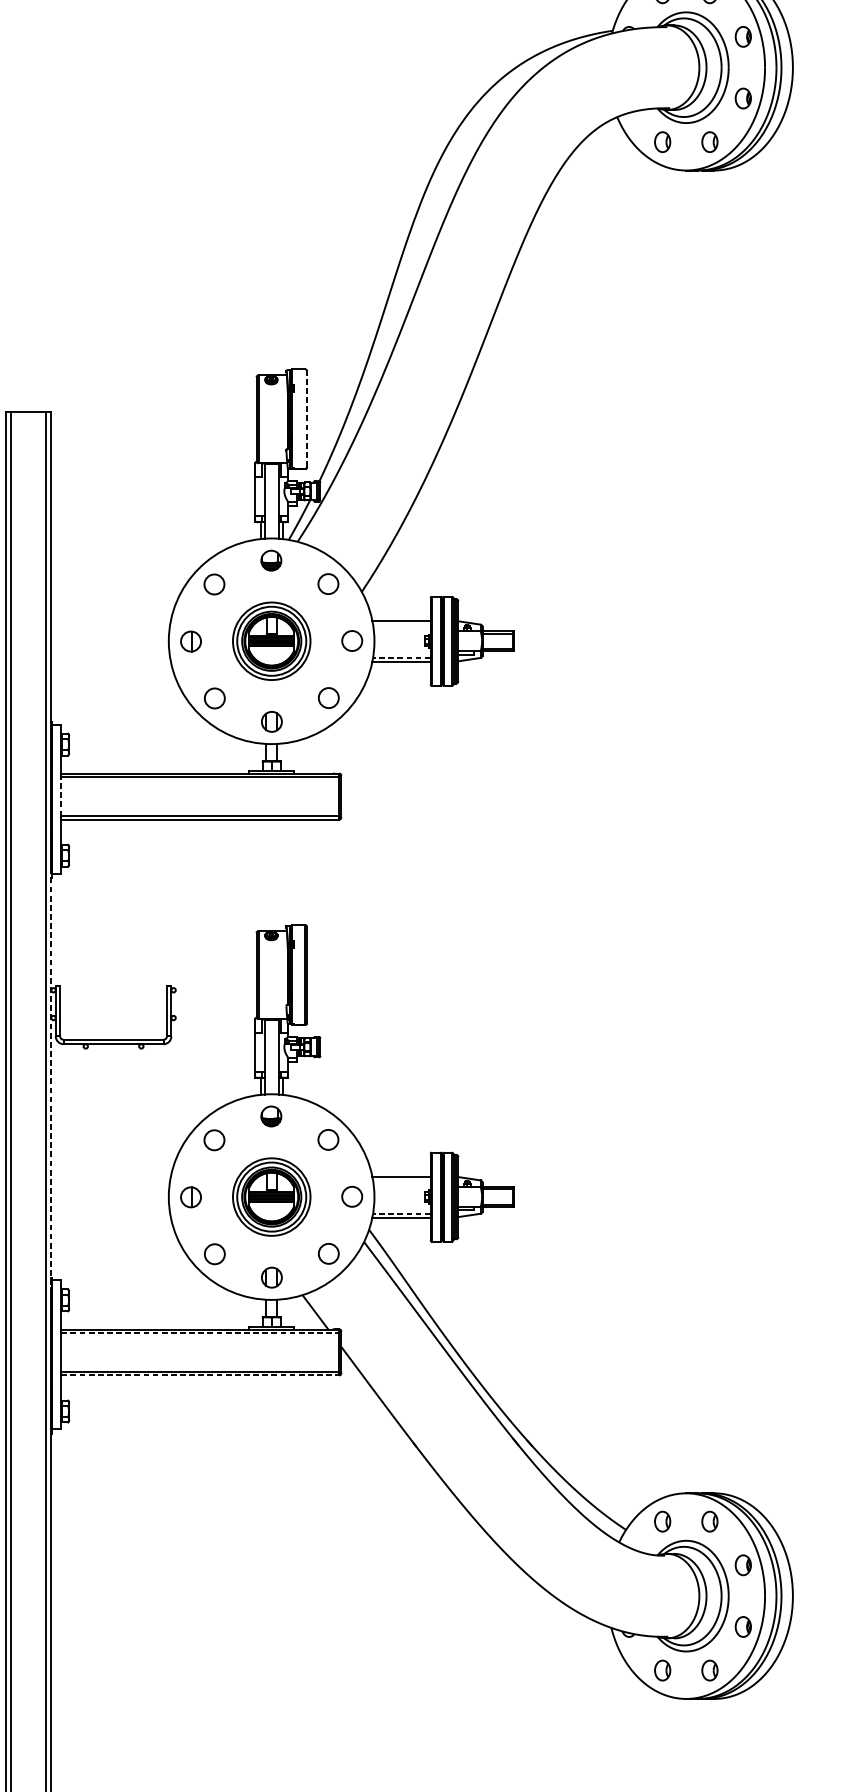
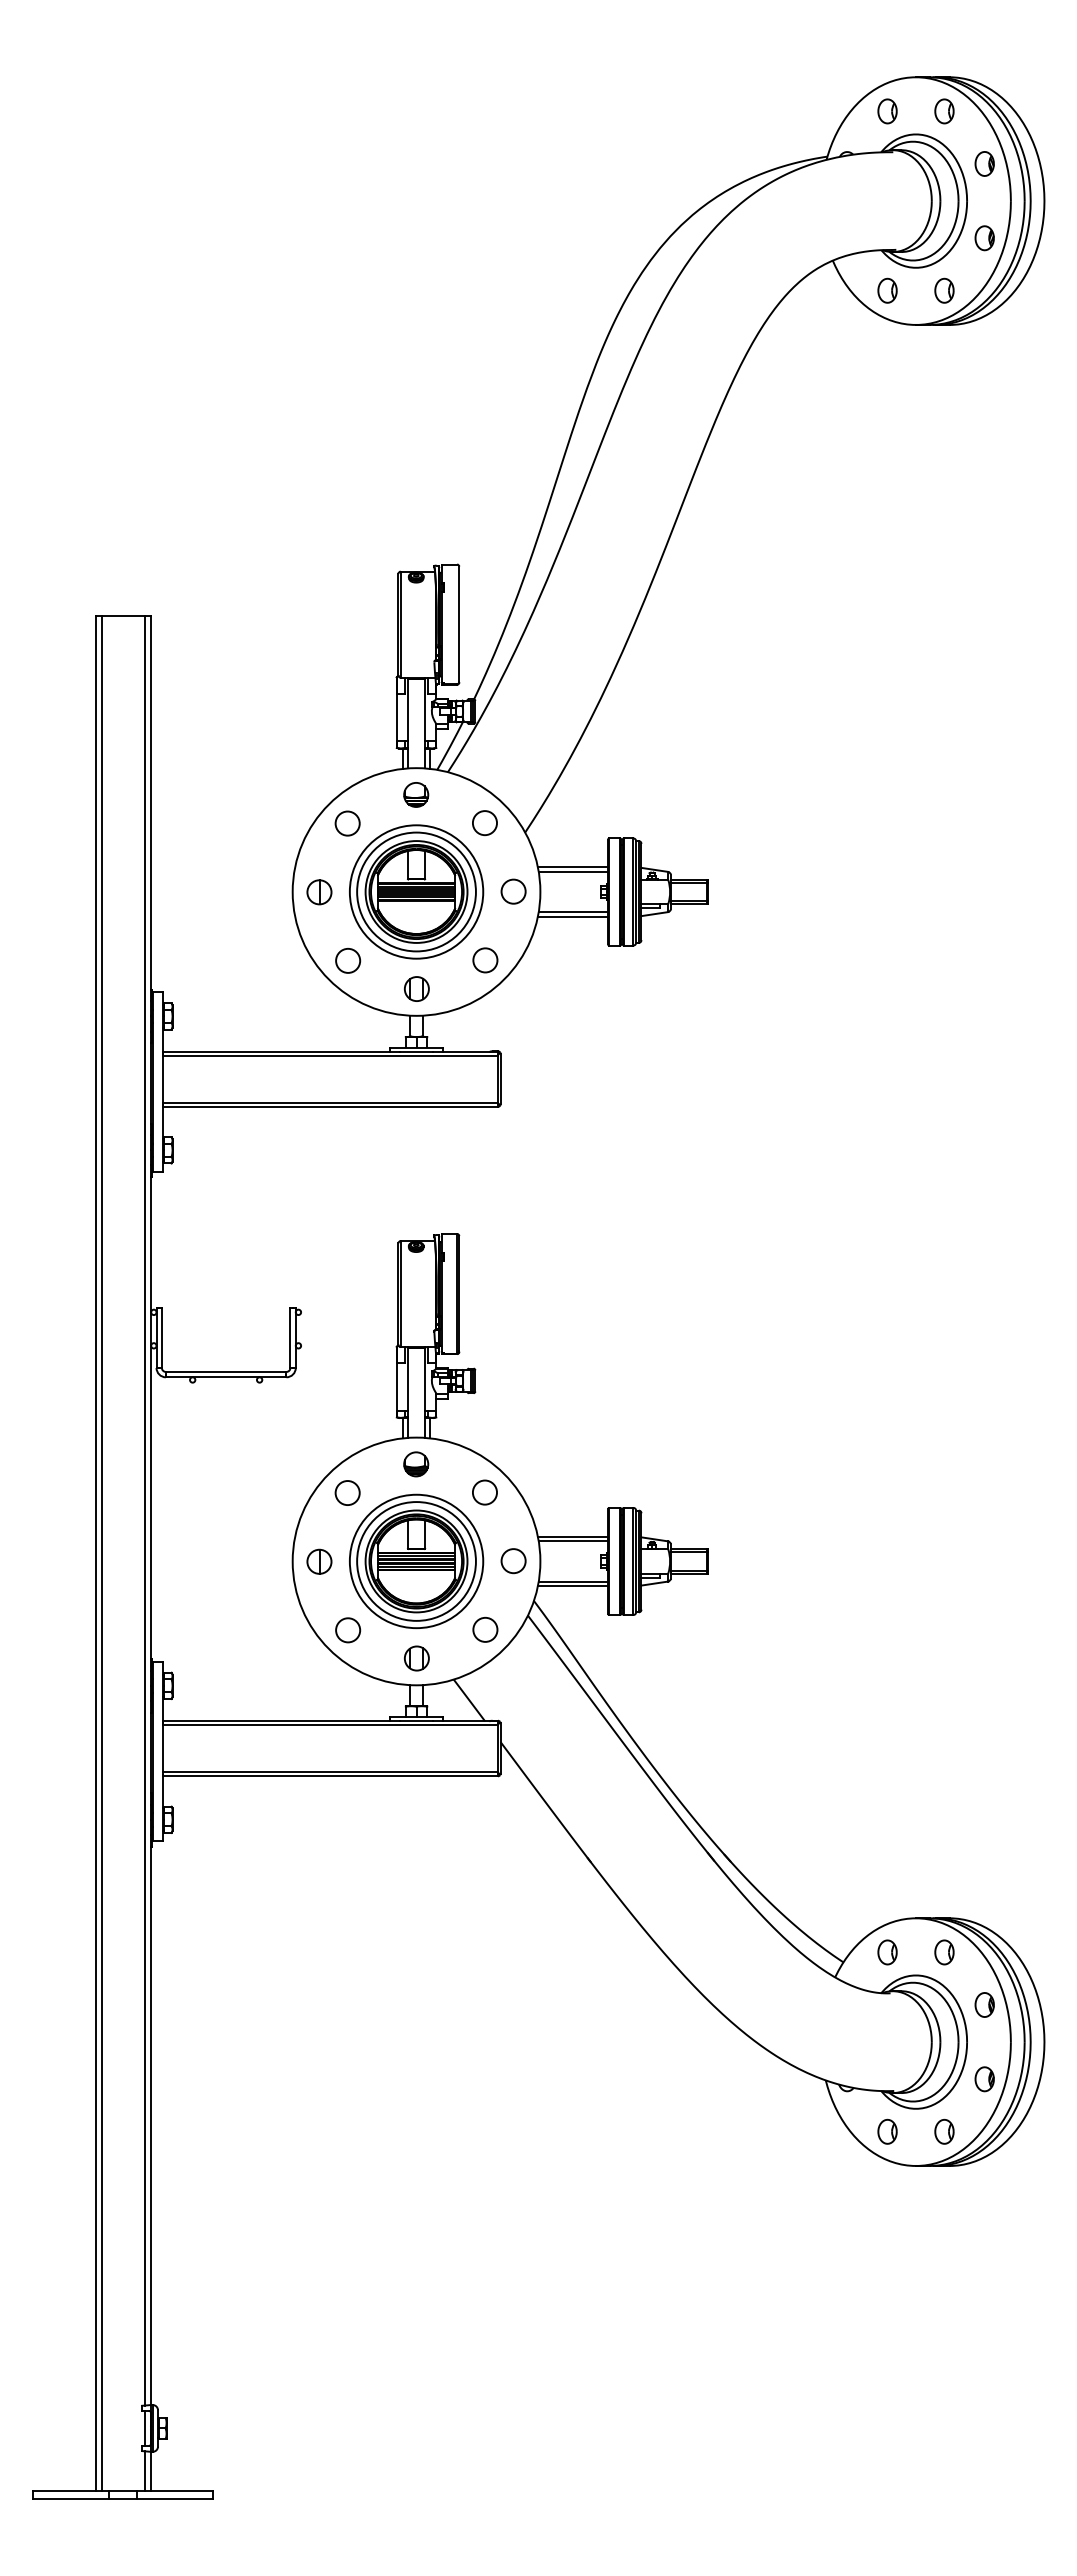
line: (307, 419) -> (459, 624), dashed -> solid
line: (401, 624) -> (573, 871), added
part: (271, 640) -> (416, 891), size x1.43
line: (401, 658) -> (573, 912), dashed -> solid
line: (61, 796) -> (163, 1078), dashed -> solid
line: (51, 1078) -> (151, 1418), dashed -> solid
line: (401, 1180) -> (573, 1541), added
part: (271, 1197) -> (416, 1561), size x1.43
line: (401, 1213) -> (573, 1581), dashed -> solid
line: (201, 1333) -> (331, 1725), dashed -> solid
line: (201, 1375) -> (331, 1776), dashed -> solid

